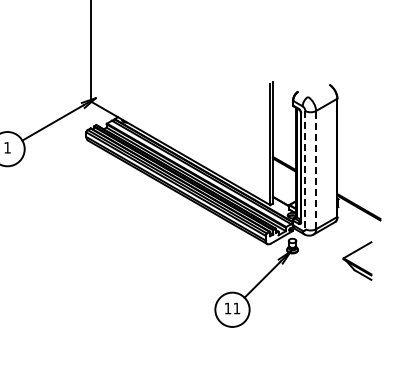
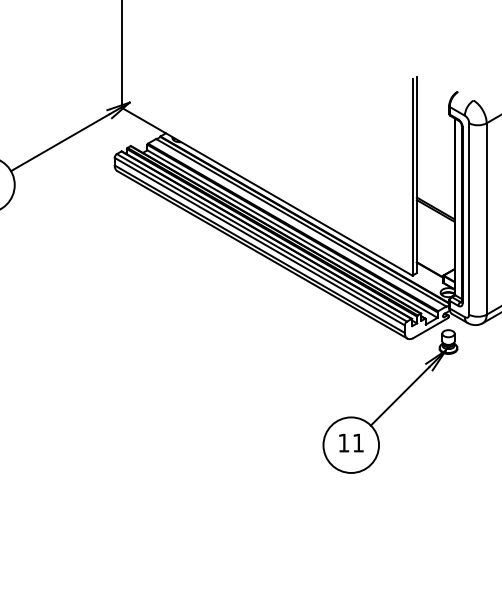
line: (316, 169) -> (487, 217), dashed -> solid
line: (305, 170) -> (469, 219), dashed -> solid

